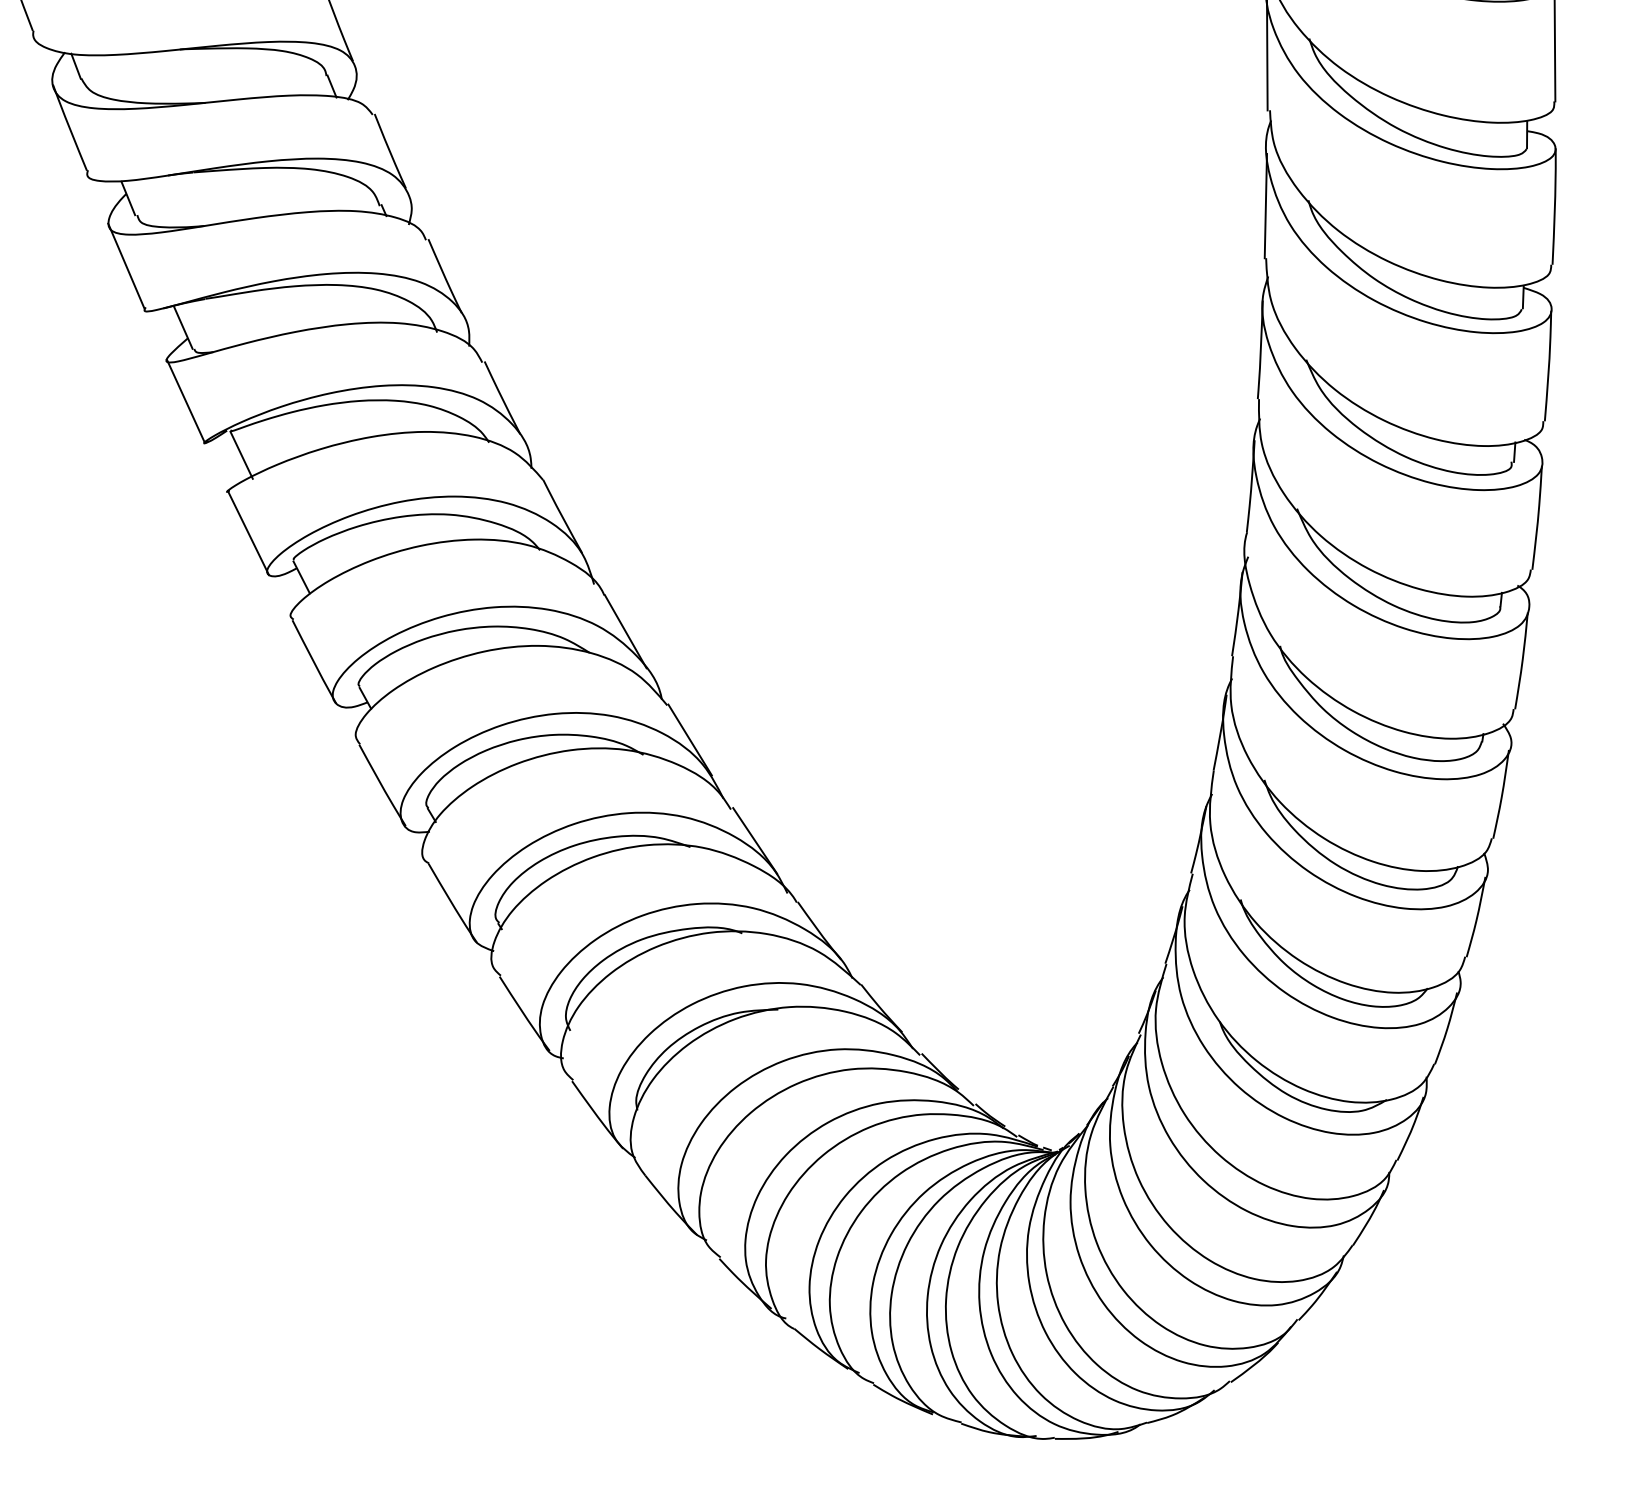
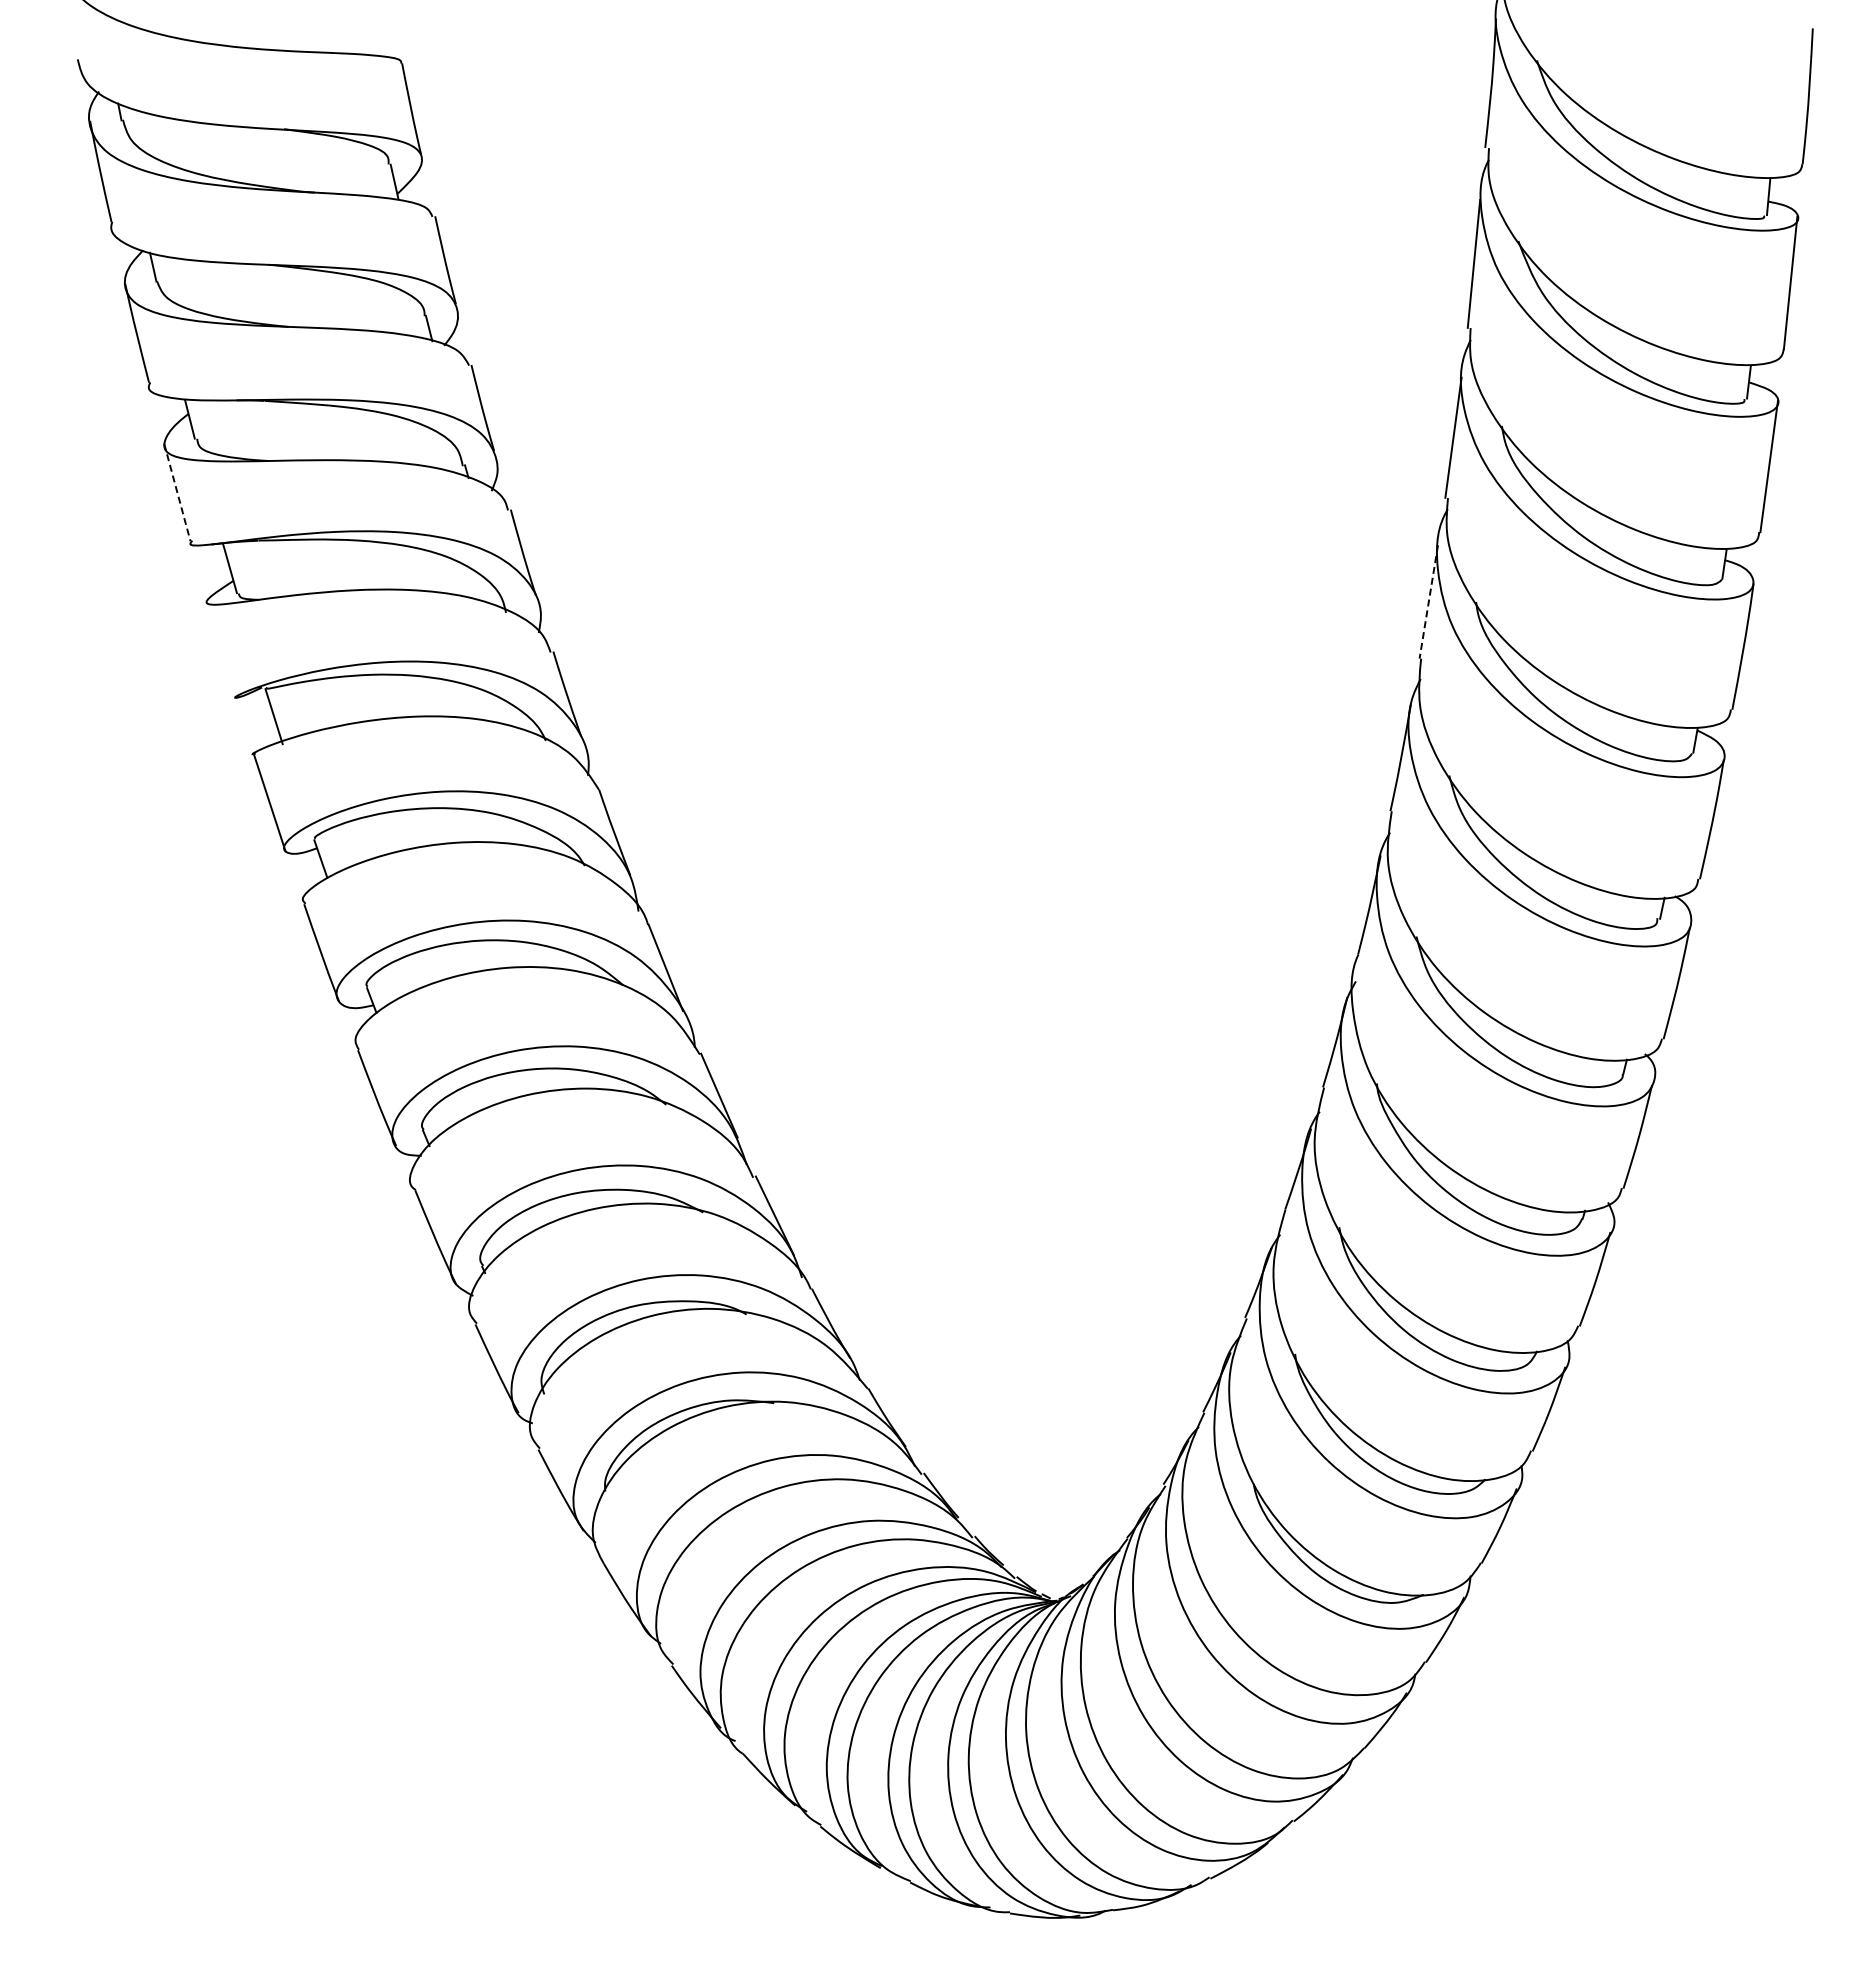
line: (1265, 206) -> (1428, 602), solid -> dashed
line: (126, 265) -> (177, 492), solid -> dashed
line: (185, 400) -> (221, 648), removed

